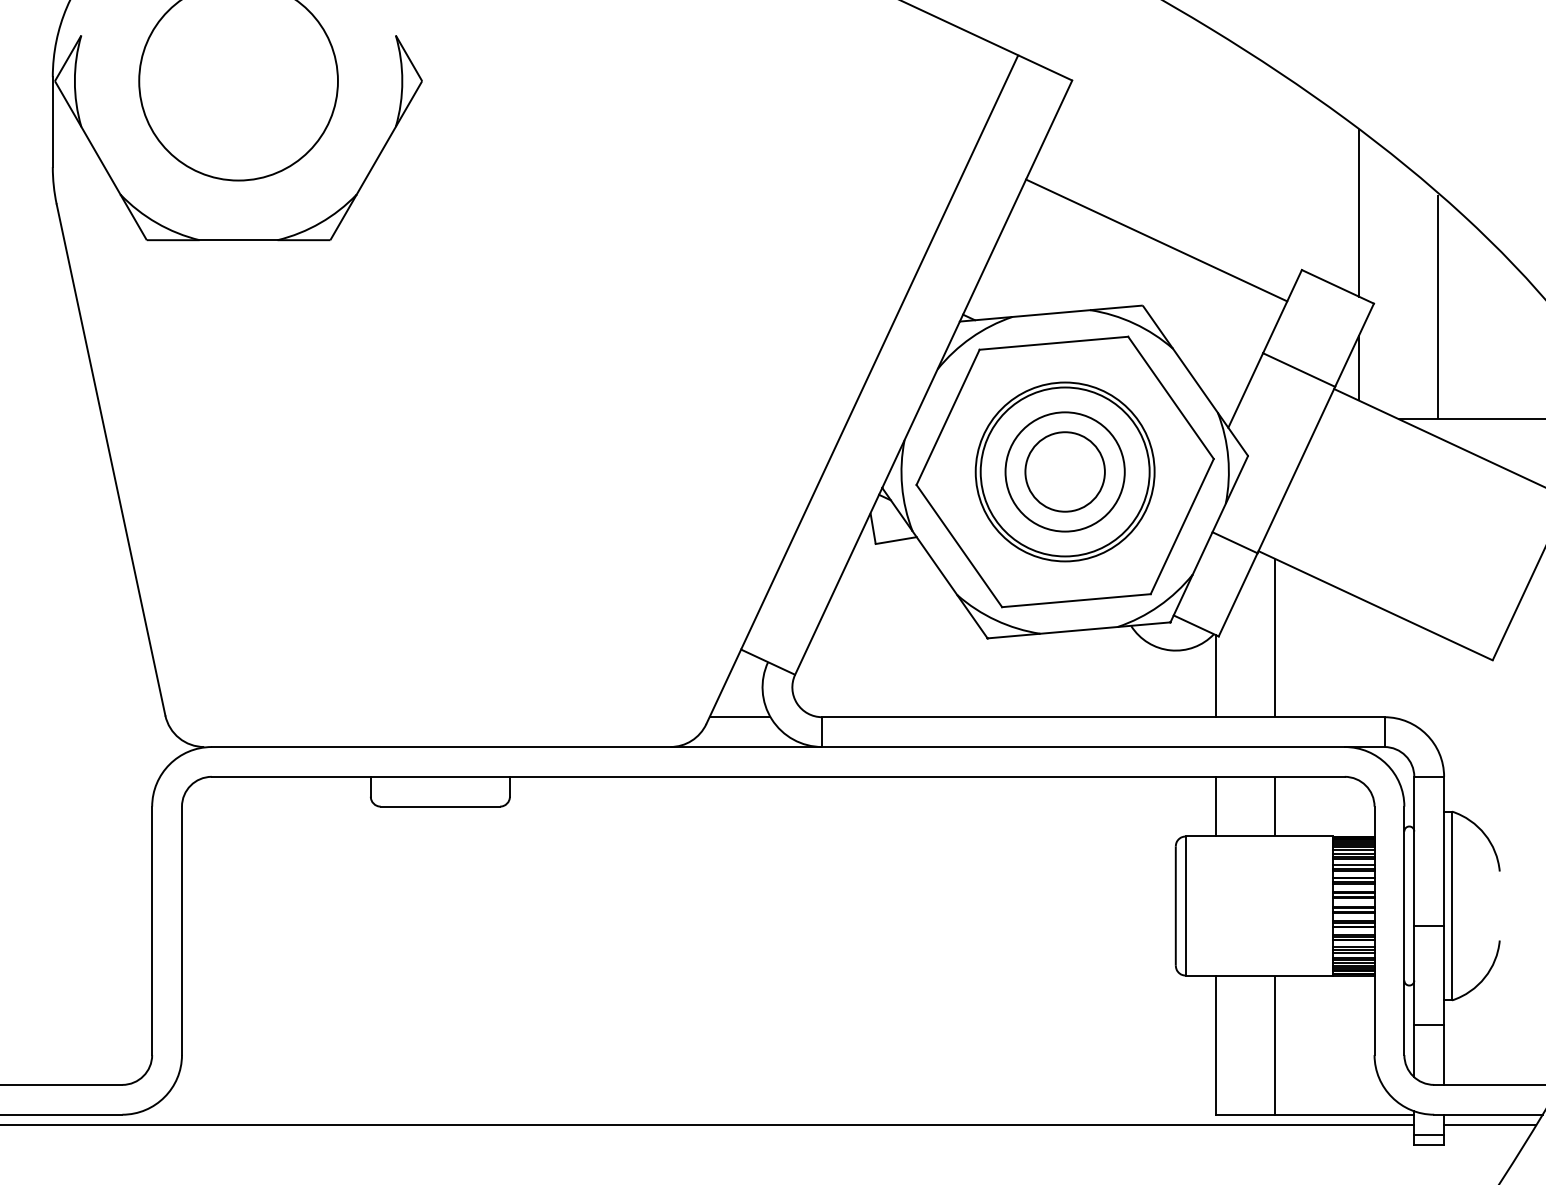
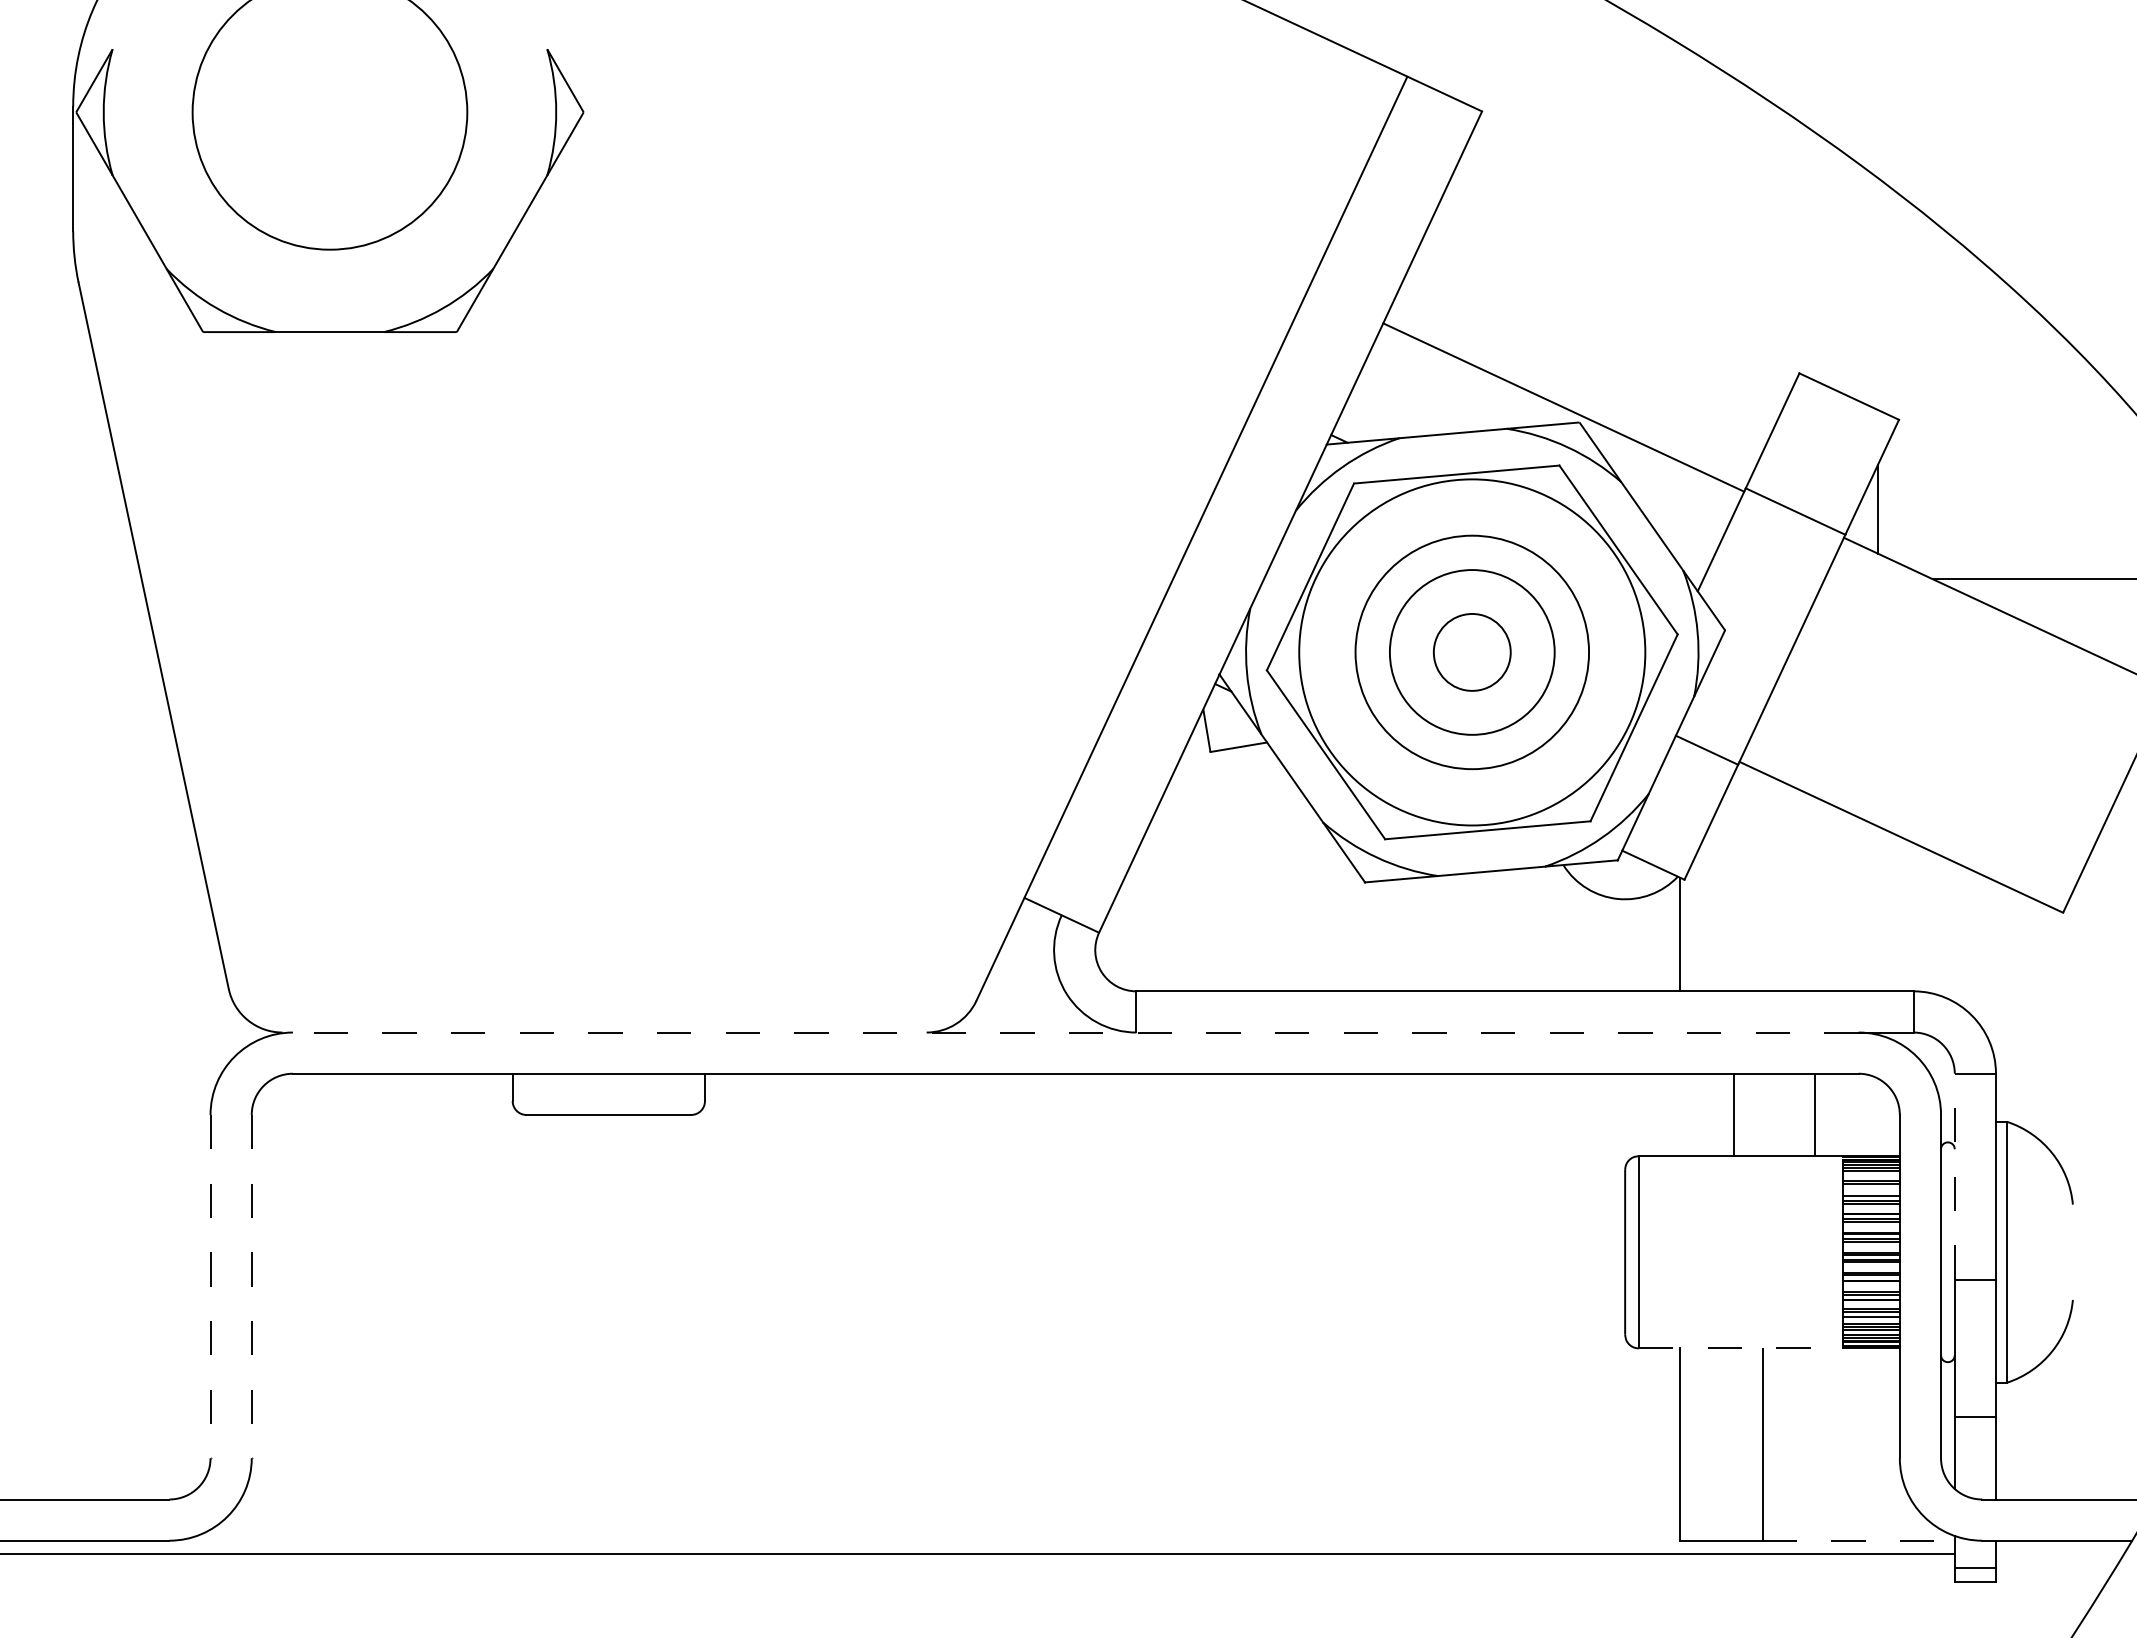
line: (1358, 212) -> (1877, 294), removed
line: (1156, 240) -> (1563, 407), moved
line: (1437, 307) -> (1987, 424), removed
circle: (1064, 472) -> (1471, 652), size x1.4
circle: (1065, 472) -> (1472, 652), size x0.7
line: (1275, 637) -> (1762, 881), removed
line: (739, 717) -> (1022, 991), removed
line: (778, 746) -> (1075, 1032), solid -> dashed
line: (1215, 806) -> (1734, 1114), moved
line: (1275, 806) -> (1814, 1114), moved
line: (1353, 849) -> (1870, 1174), removed
line: (1414, 851) -> (1954, 1176), solid -> dashed
line: (1353, 859) -> (1870, 1187), removed
line: (152, 930) -> (210, 1286), solid -> dashed
line: (181, 930) -> (251, 1286), solid -> dashed
line: (1259, 975) -> (1740, 1348), solid -> dashed
line: (1345, 1114) -> (1859, 1540), solid -> dashed
line: (1490, 1124) -> (2059, 1554), removed

